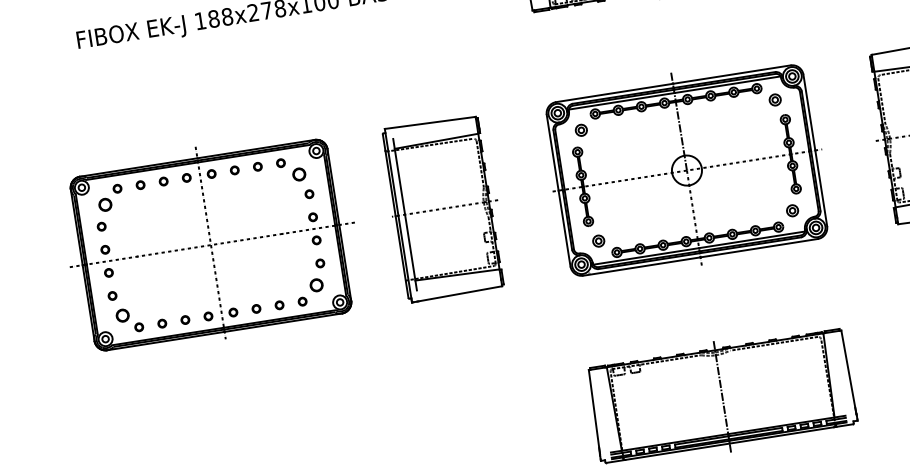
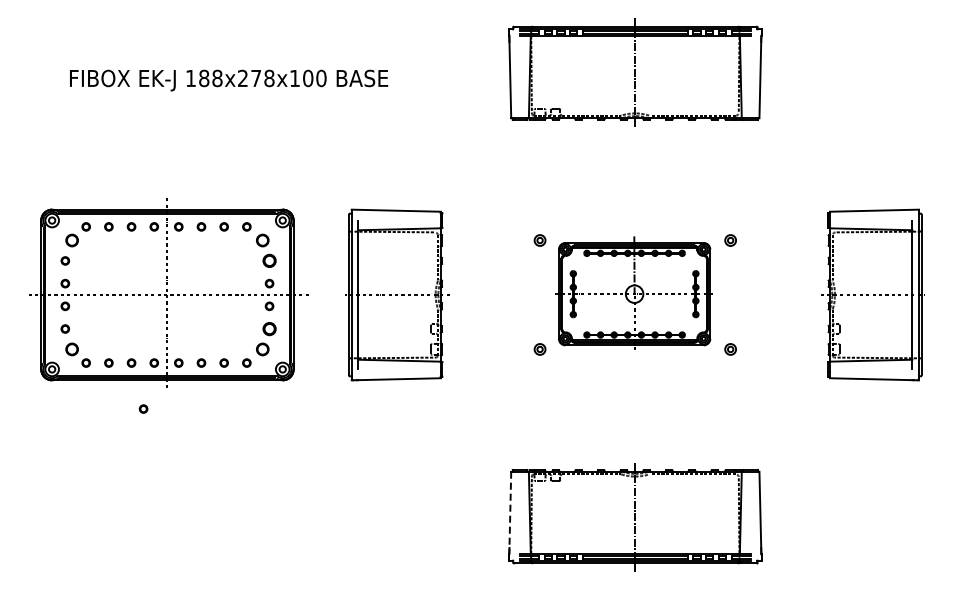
part: (684, 168) -> (633, 292), size x0.6
part: (309, 193) -> (269, 260), size x1.6
part: (320, 262) -> (269, 328), size x1.6
part: (204, 364) -> (143, 408), added
line: (594, 412) -> (510, 513), solid -> dashed

